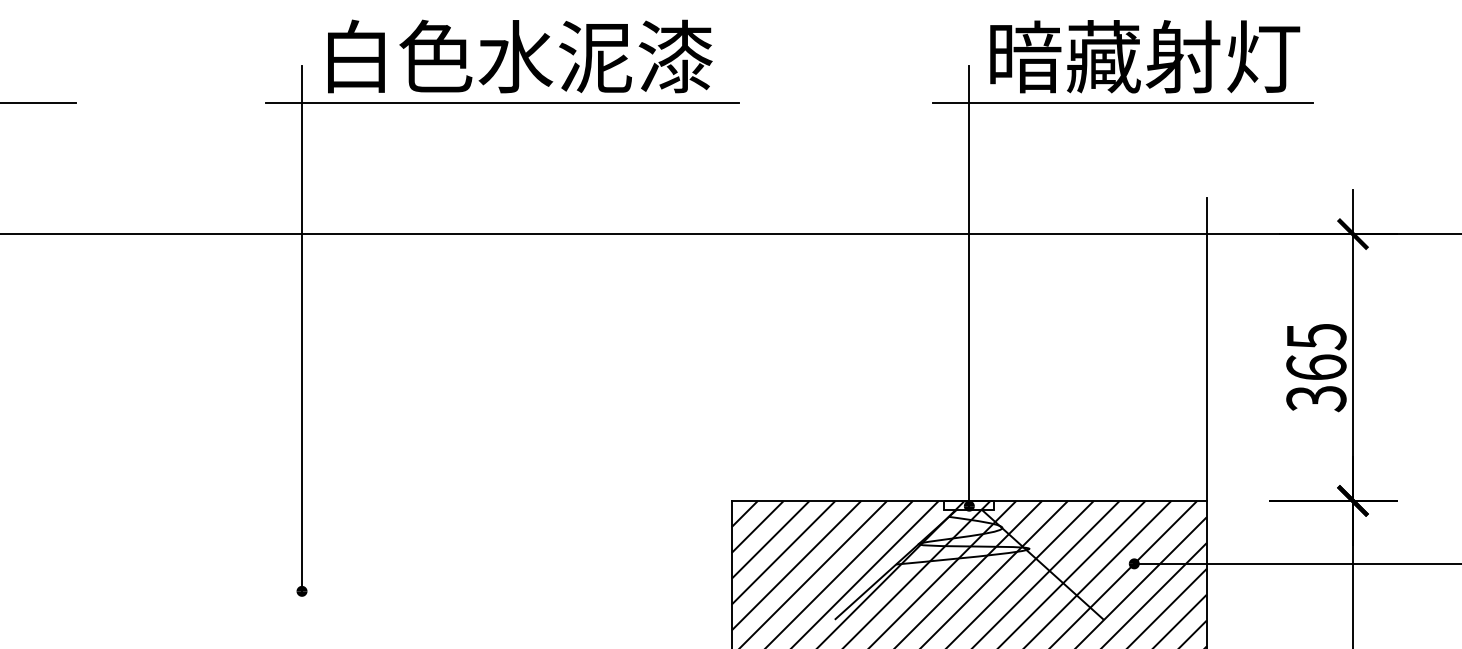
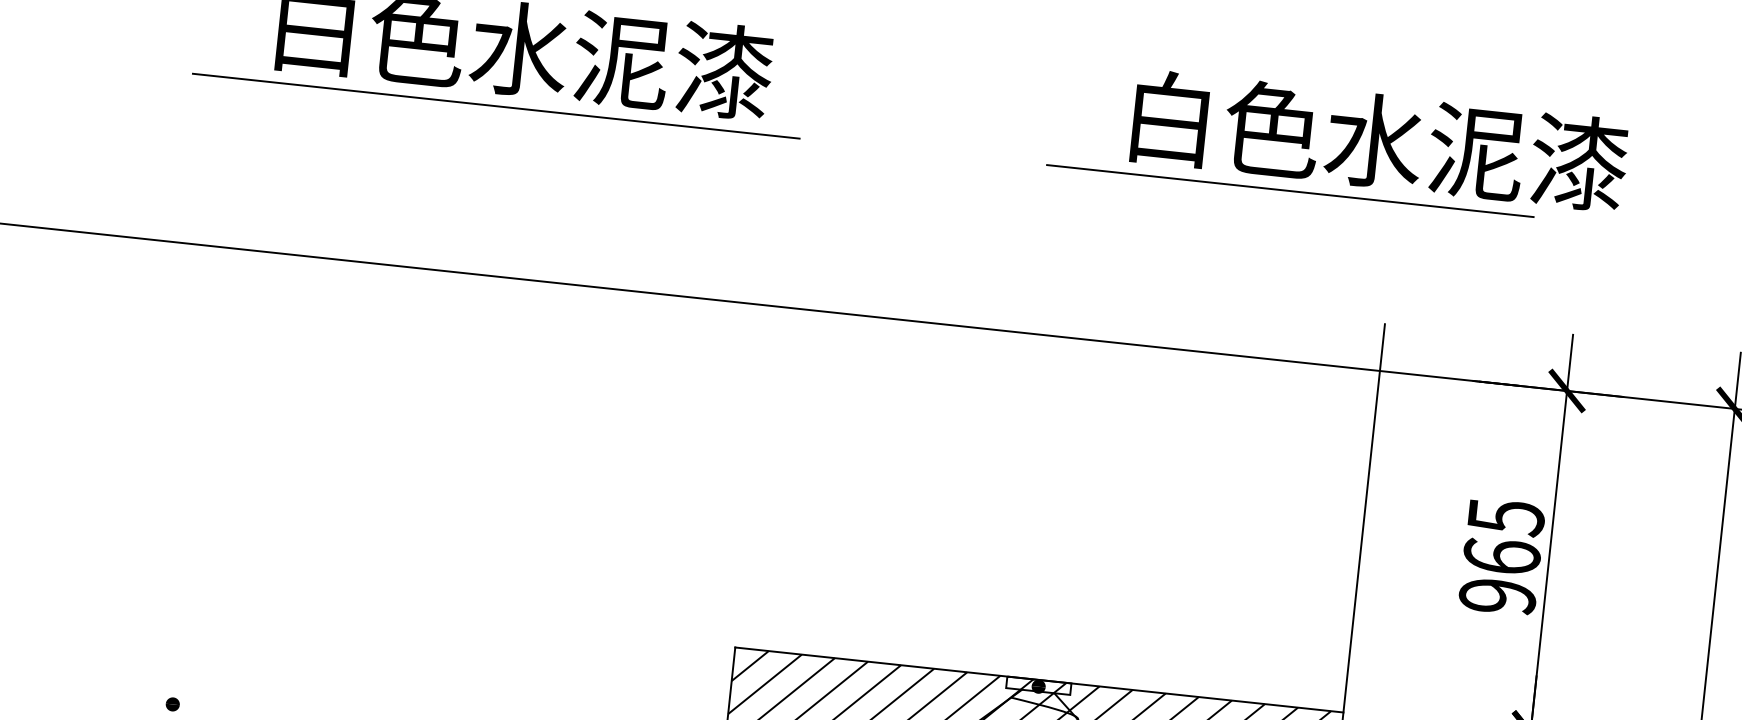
text: (1185, 56) -> (1376, 140), 暗藏射灯 -> 白色水泥漆
line: (969, 287) -> (1068, 406), removed
line: (302, 328) -> (209, 368), removed
text: (1316, 399) -> (1497, 597), 365 -> 965

